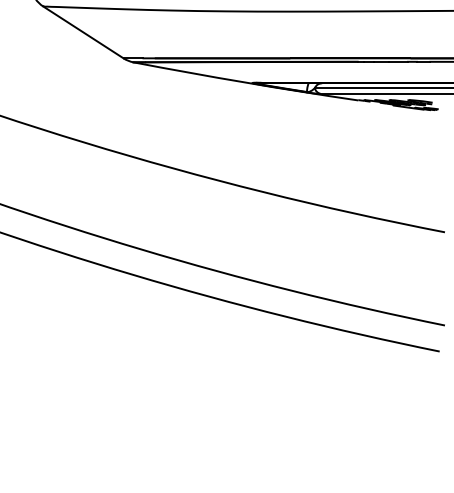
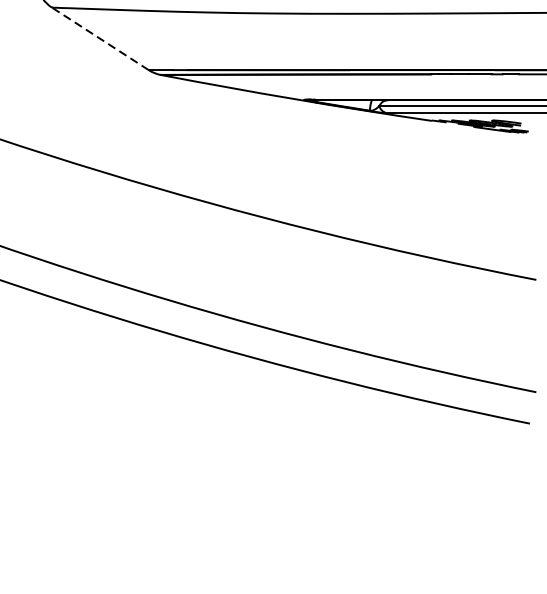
line: (83, 32) -> (100, 38), solid -> dashed

